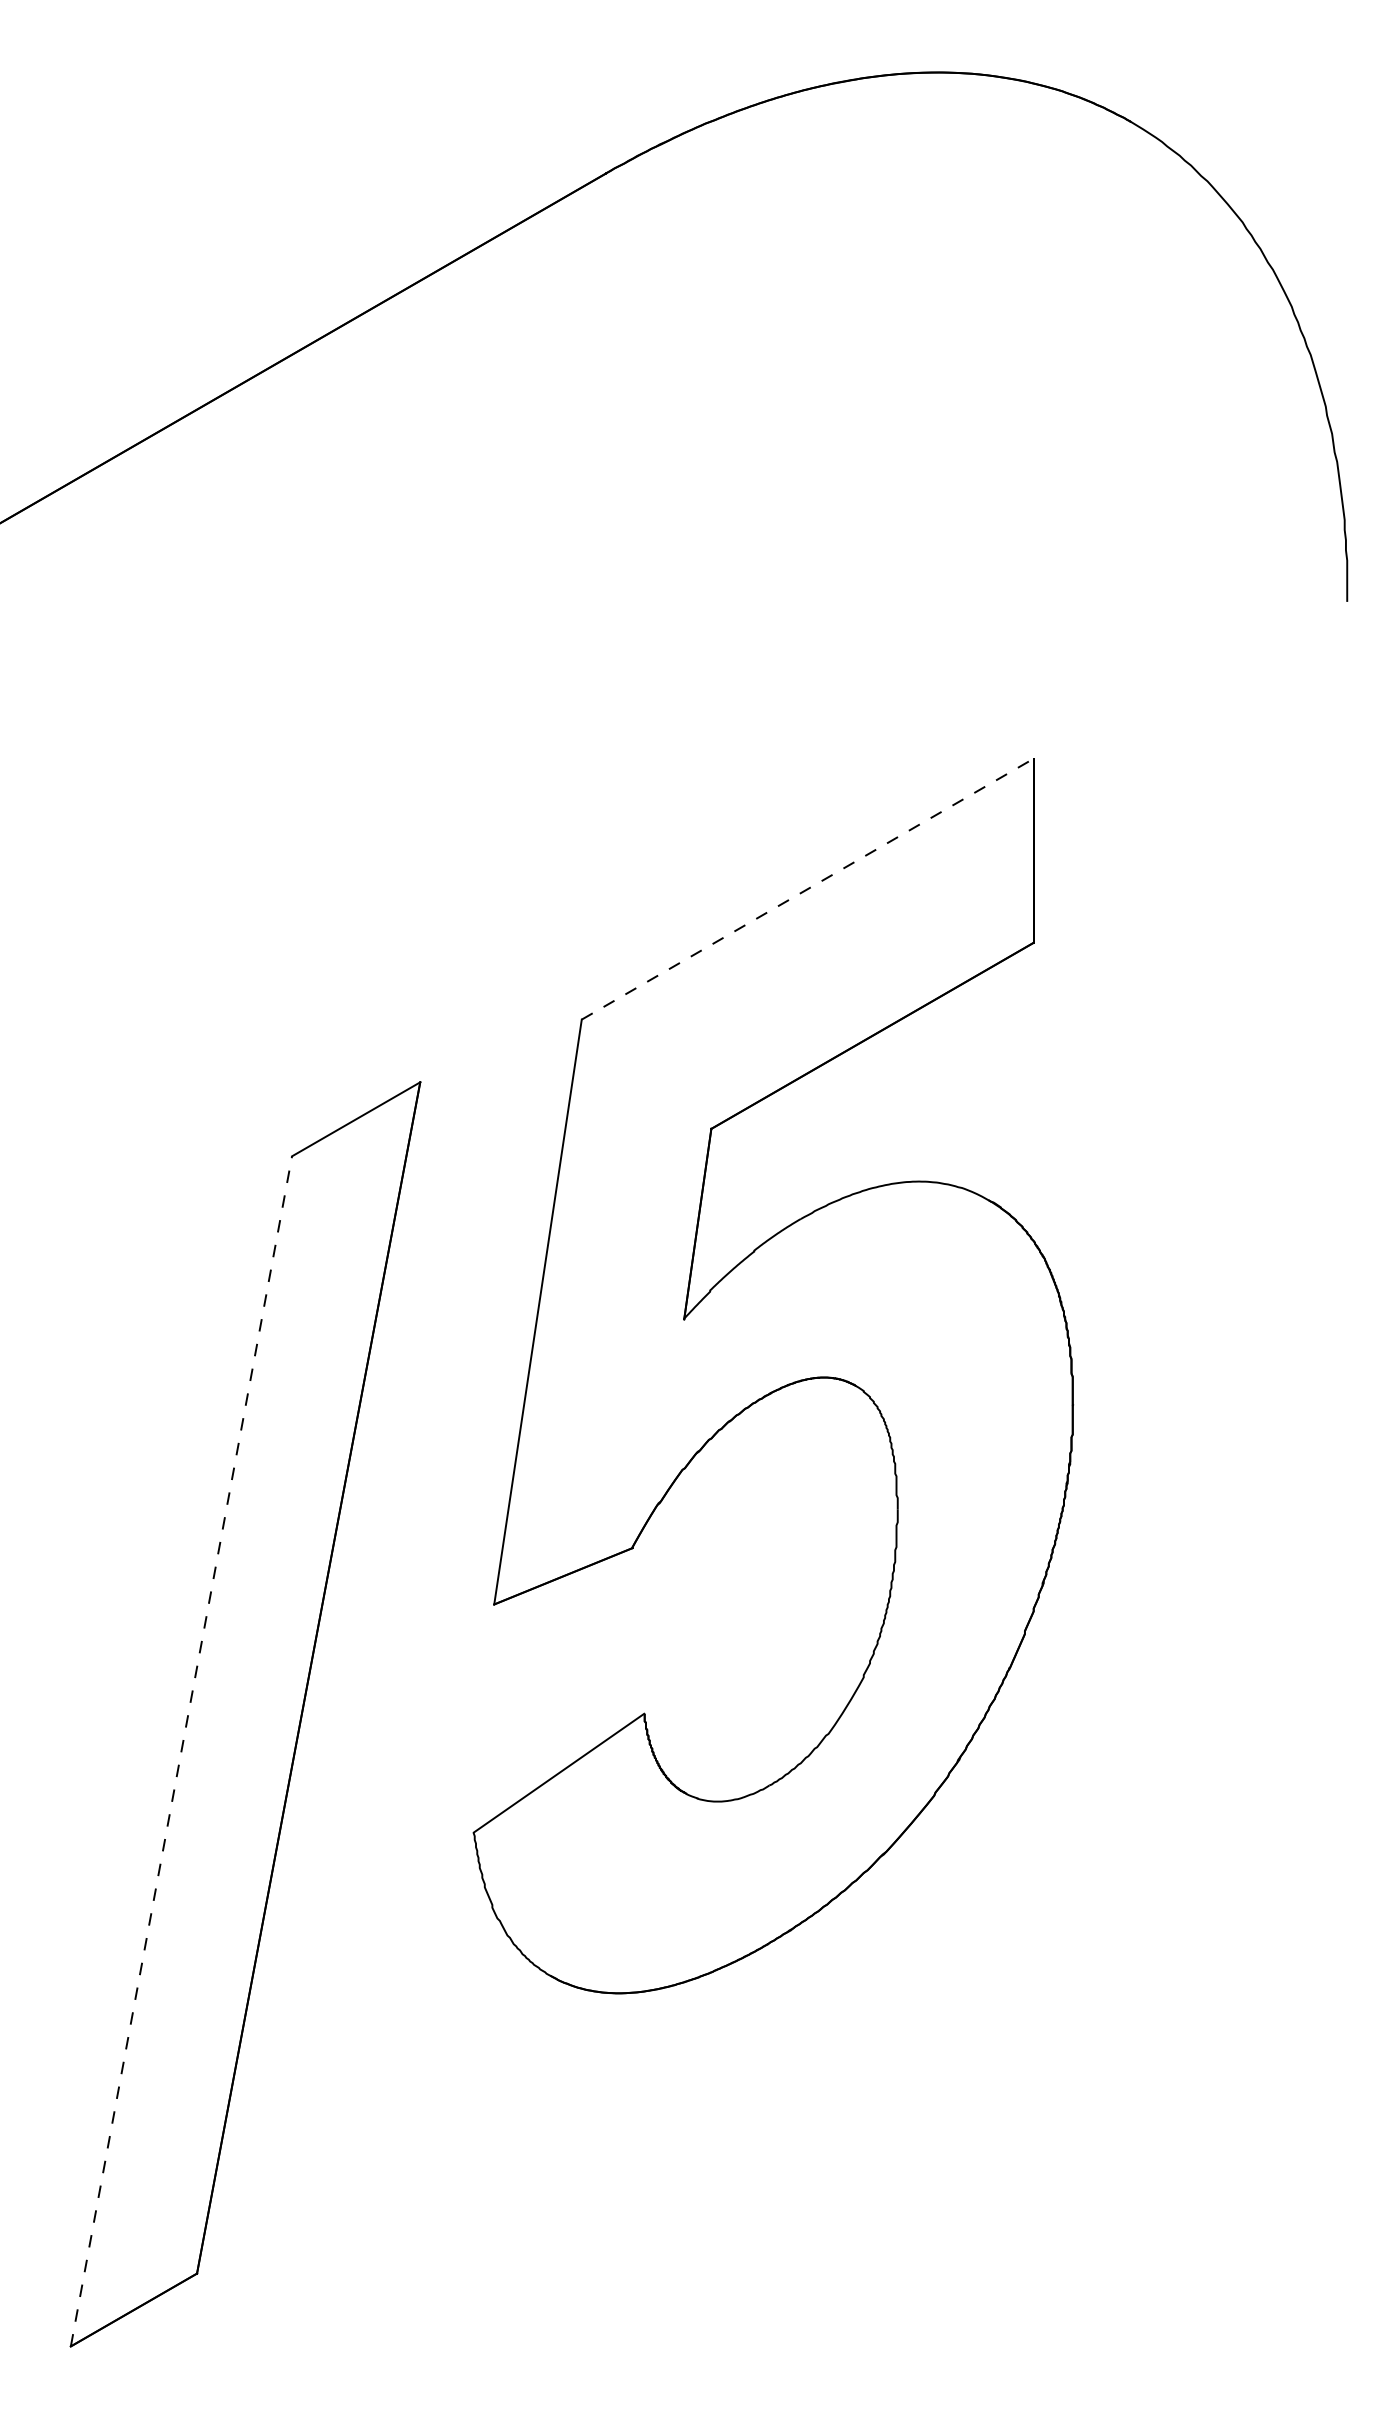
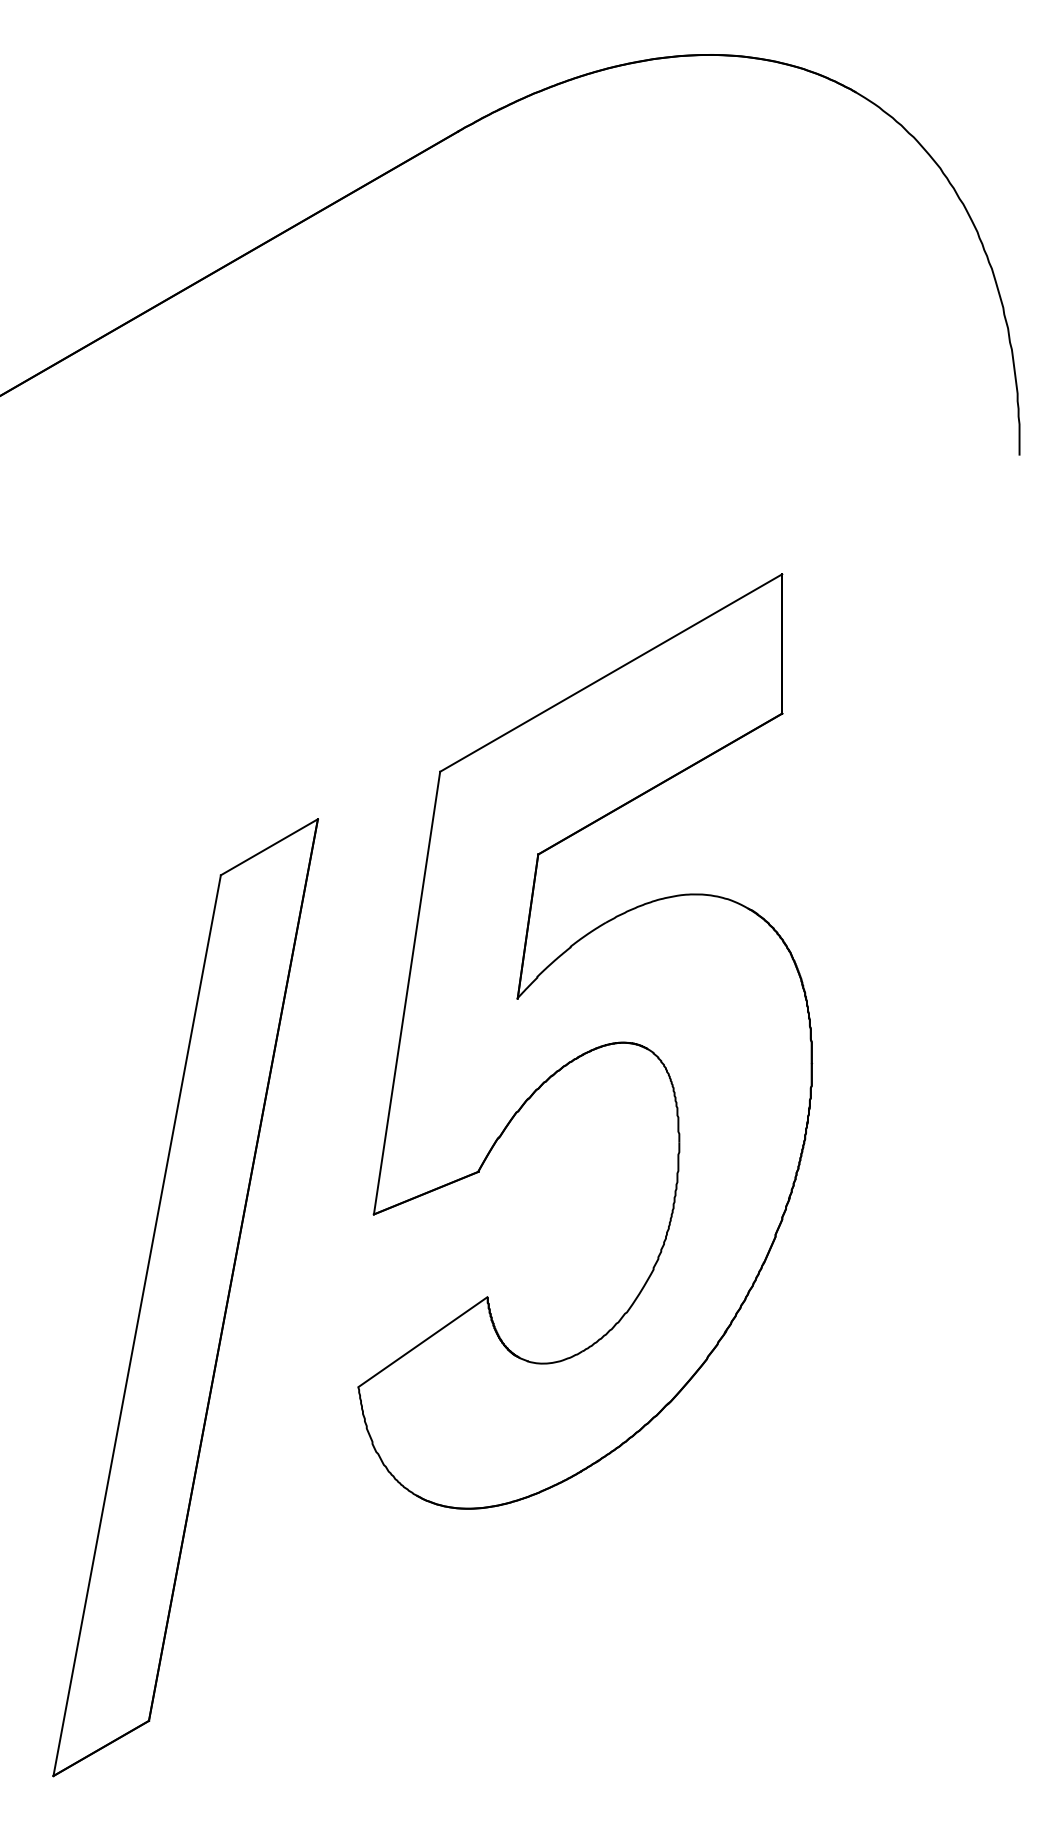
line: (808, 888) -> (611, 672), dashed -> solid
line: (181, 1751) -> (137, 1325), dashed -> solid

